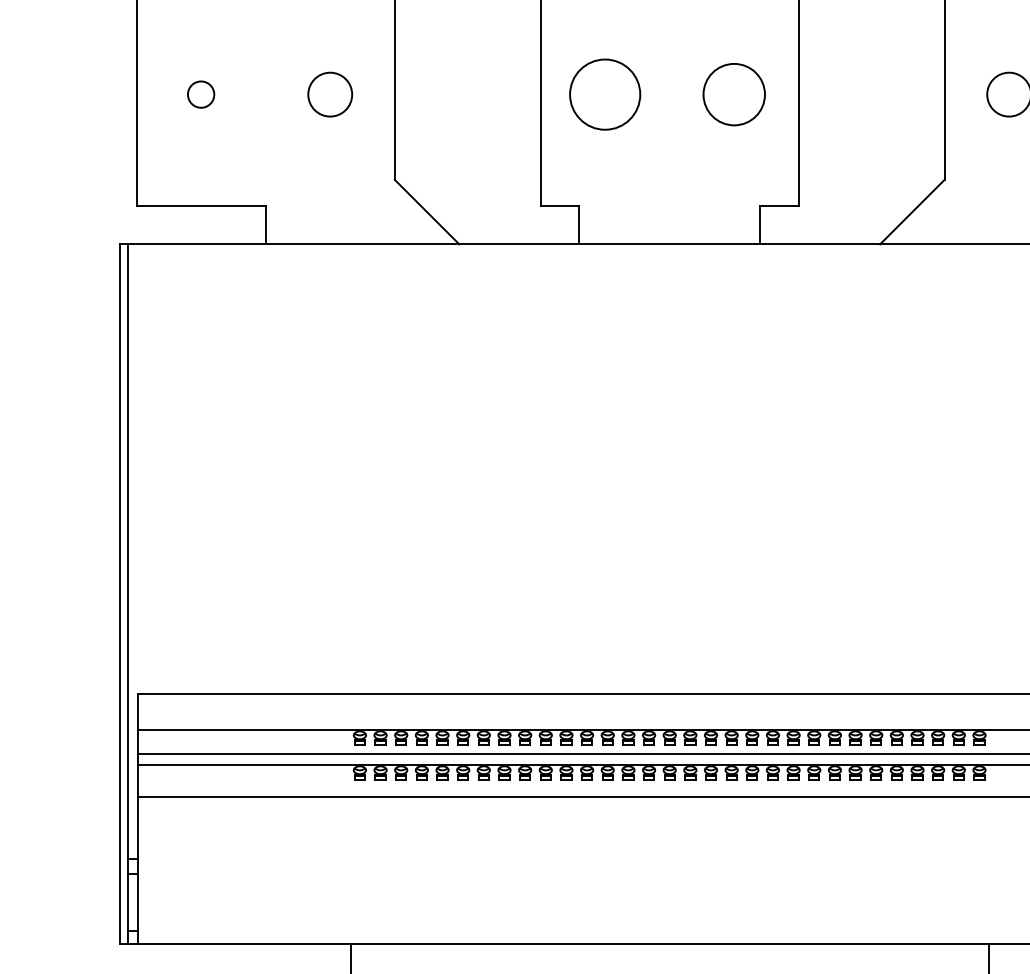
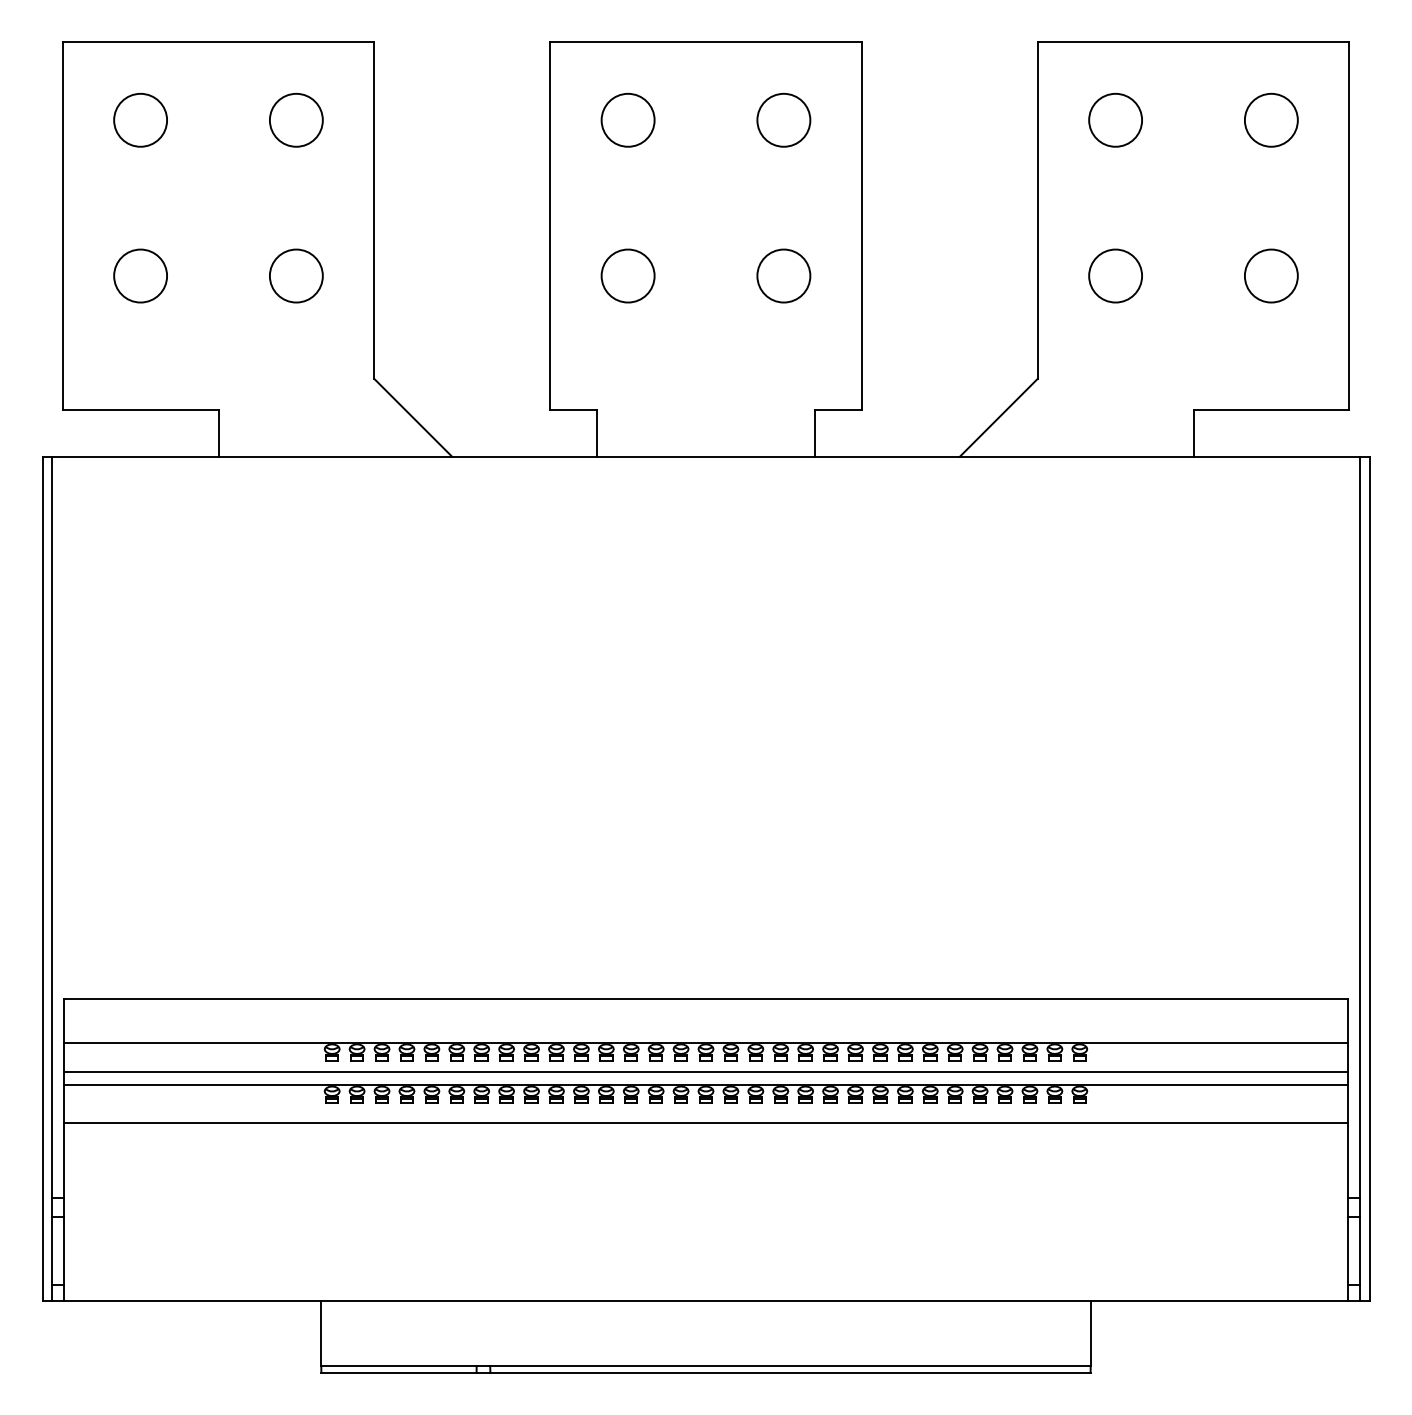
circle: (201, 94) -> (140, 275), size x1.67
circle: (604, 94) -> (627, 275), size x0.62
circle: (733, 94) -> (783, 275), size x0.71

